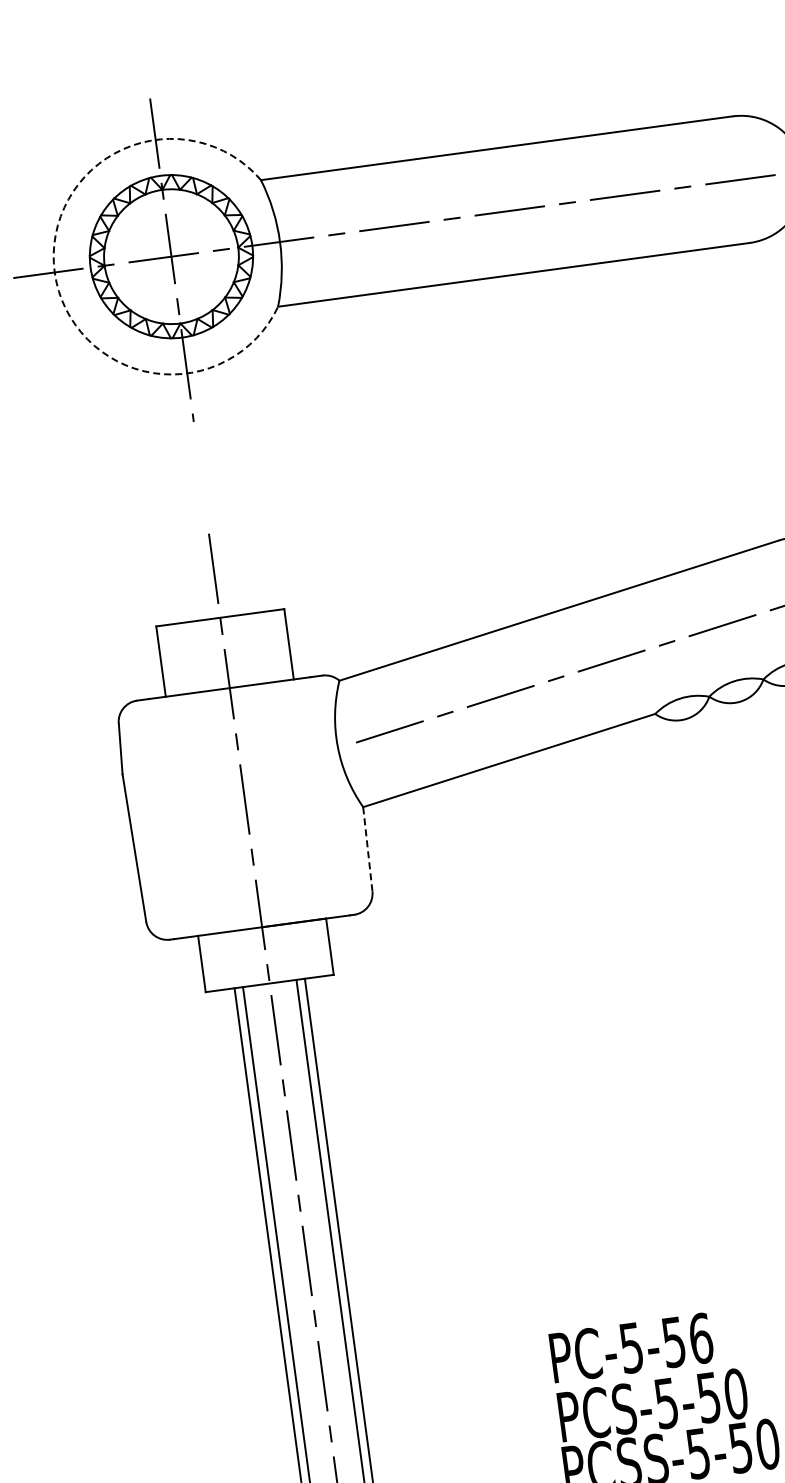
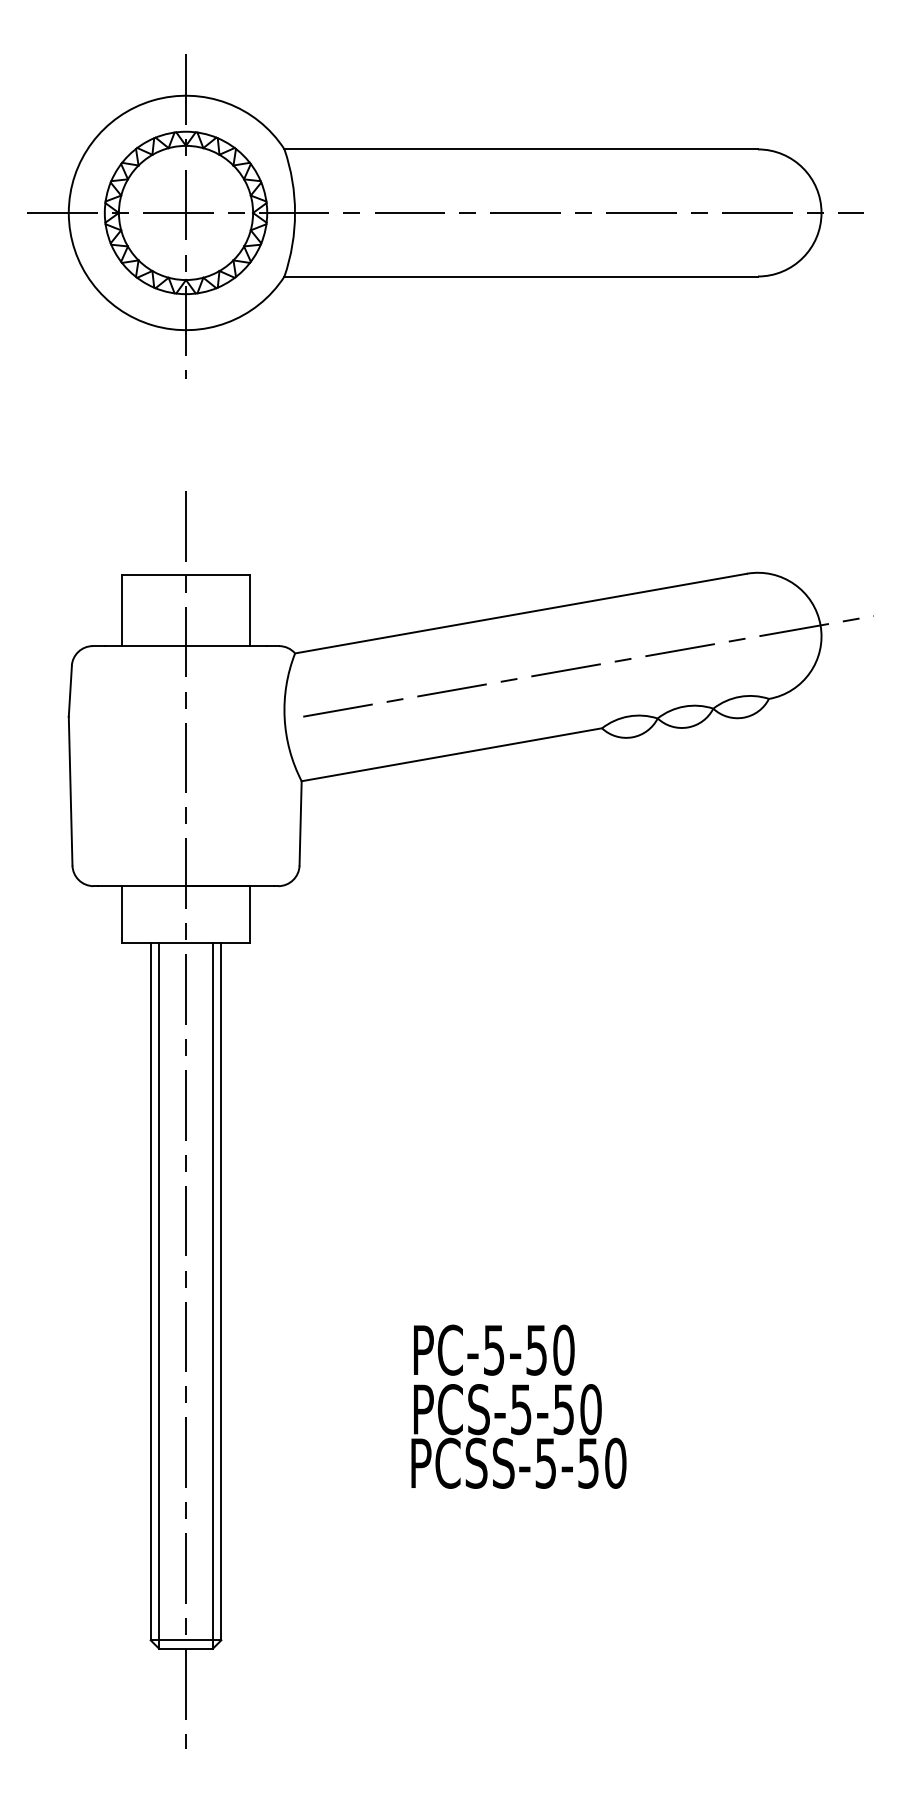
arc: (54, 272) -> (68, 212), dashed -> solid
line: (367, 848) -> (300, 822), dashed -> solid
text: (700, 1337) -> (563, 1349), PC-5-56 -> PC-5-50

